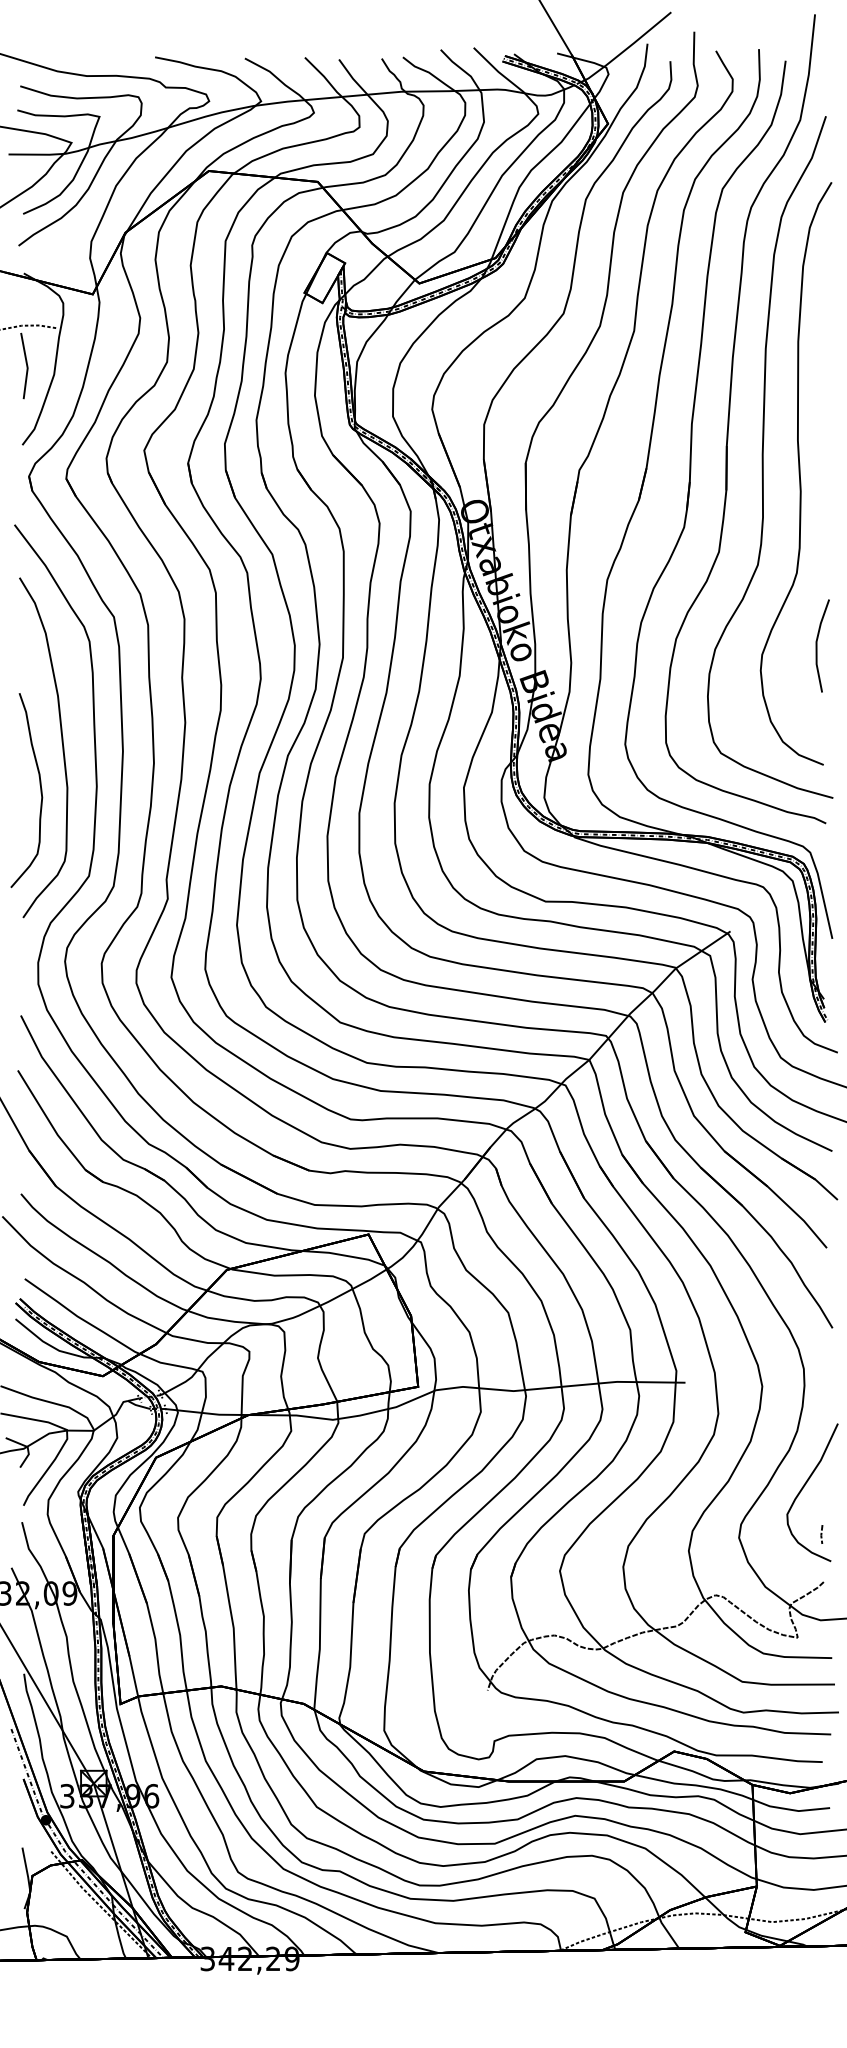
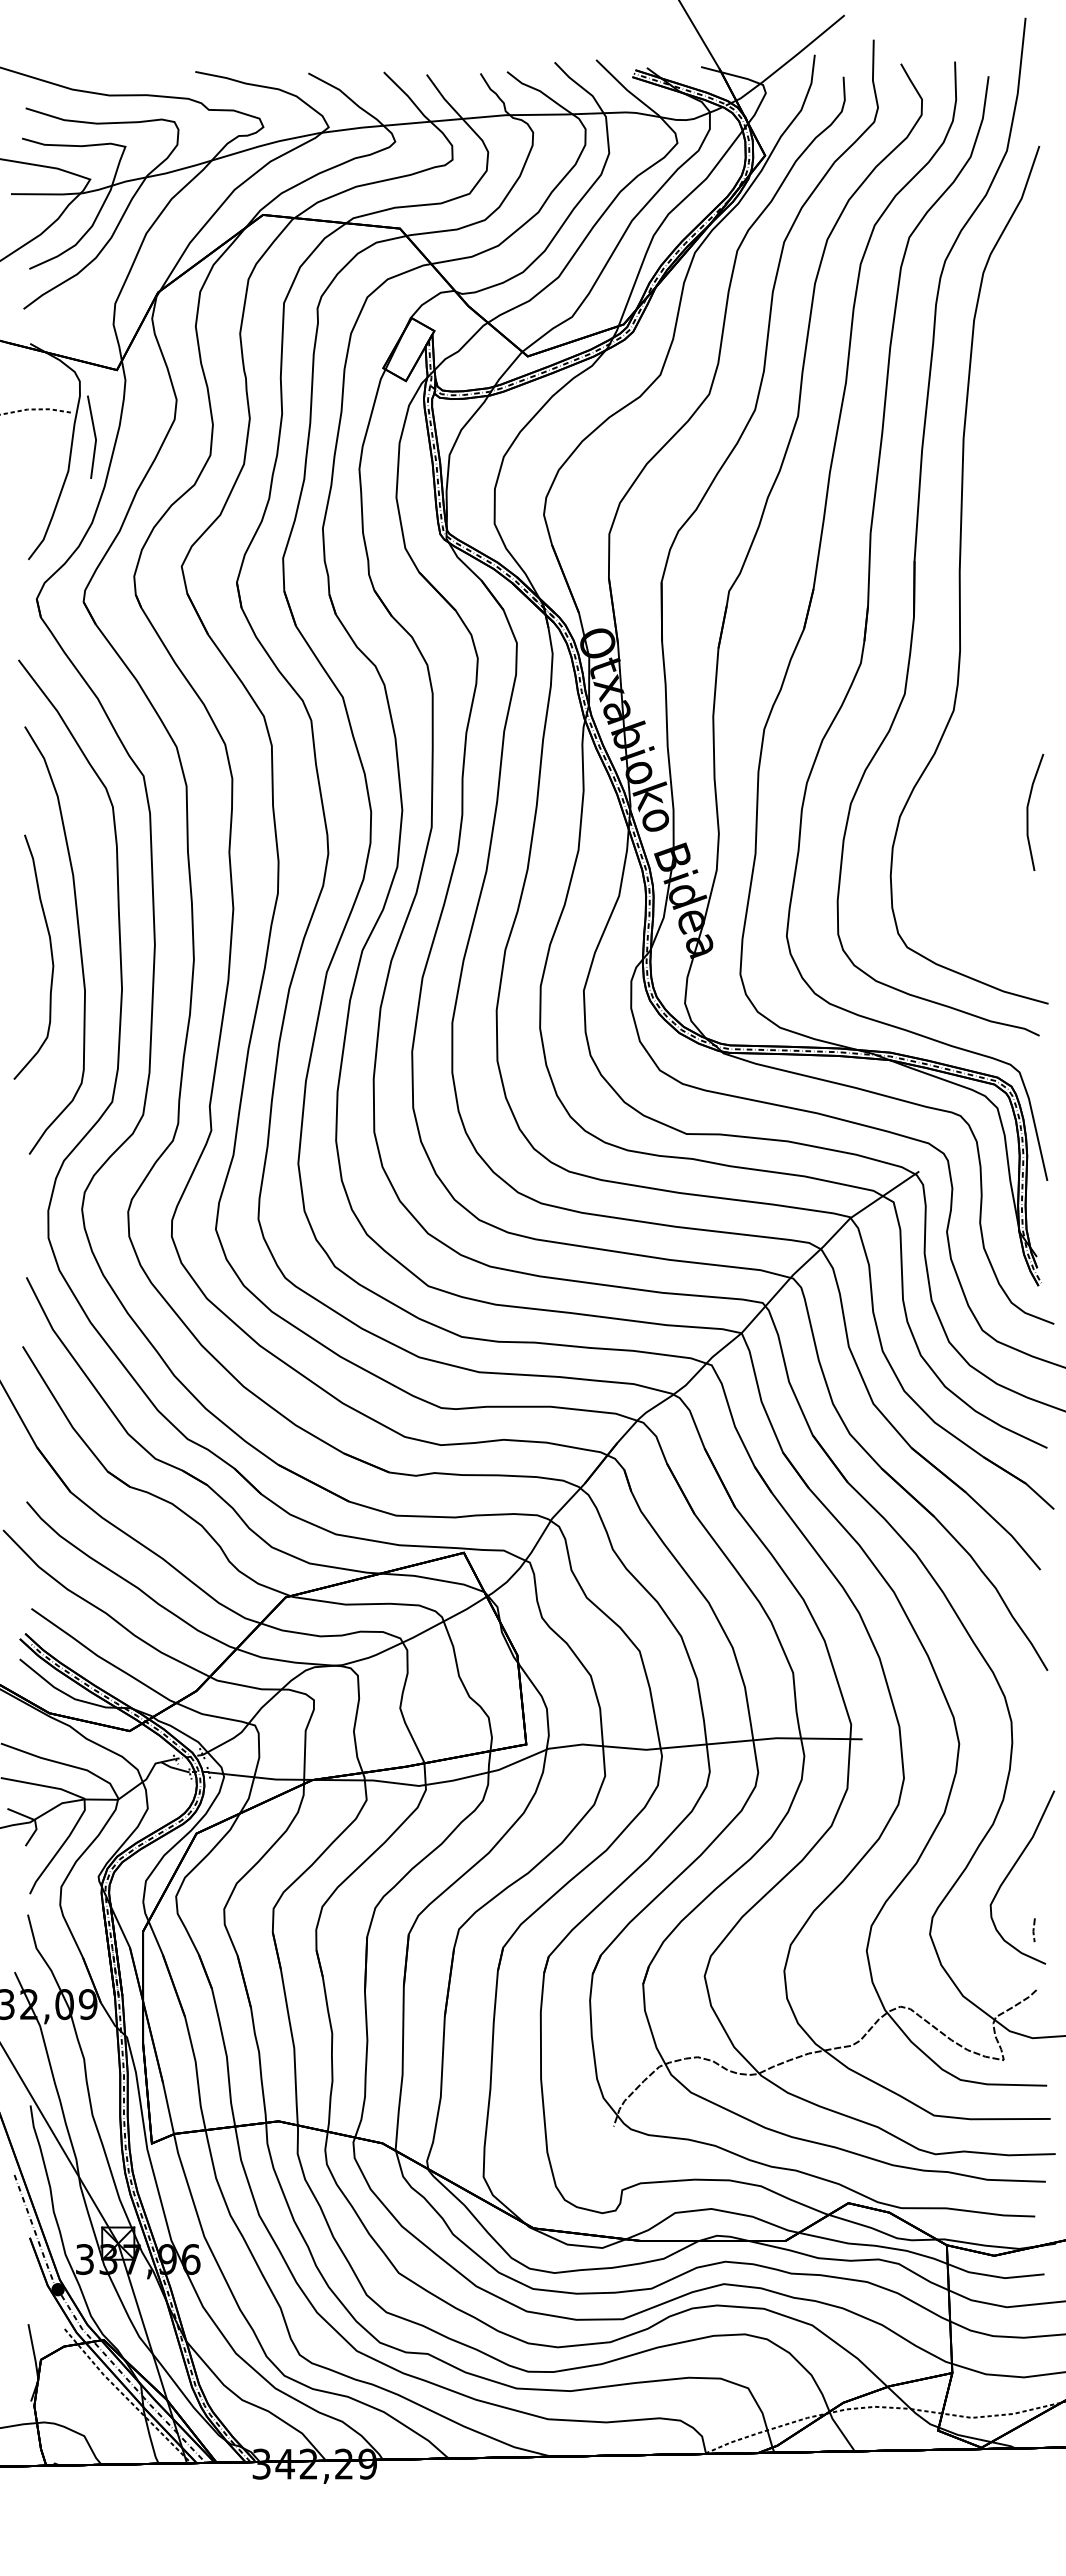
line: (26, 365) -> (94, 436), moved
curve: (799, 473) -> (1005, 595), removed
curve: (39, 786) -> (50, 952), moved

